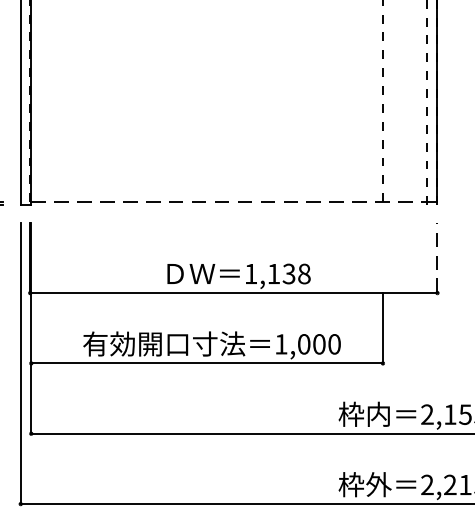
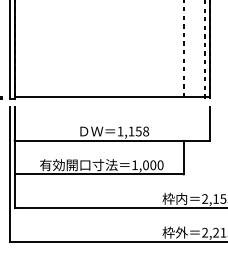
line: (236, 203) -> (113, 97), dashed -> solid
line: (436, 257) -> (209, 123), dashed -> solid
text: (288, 271) -> (138, 130), 1,138 -> 1,158

